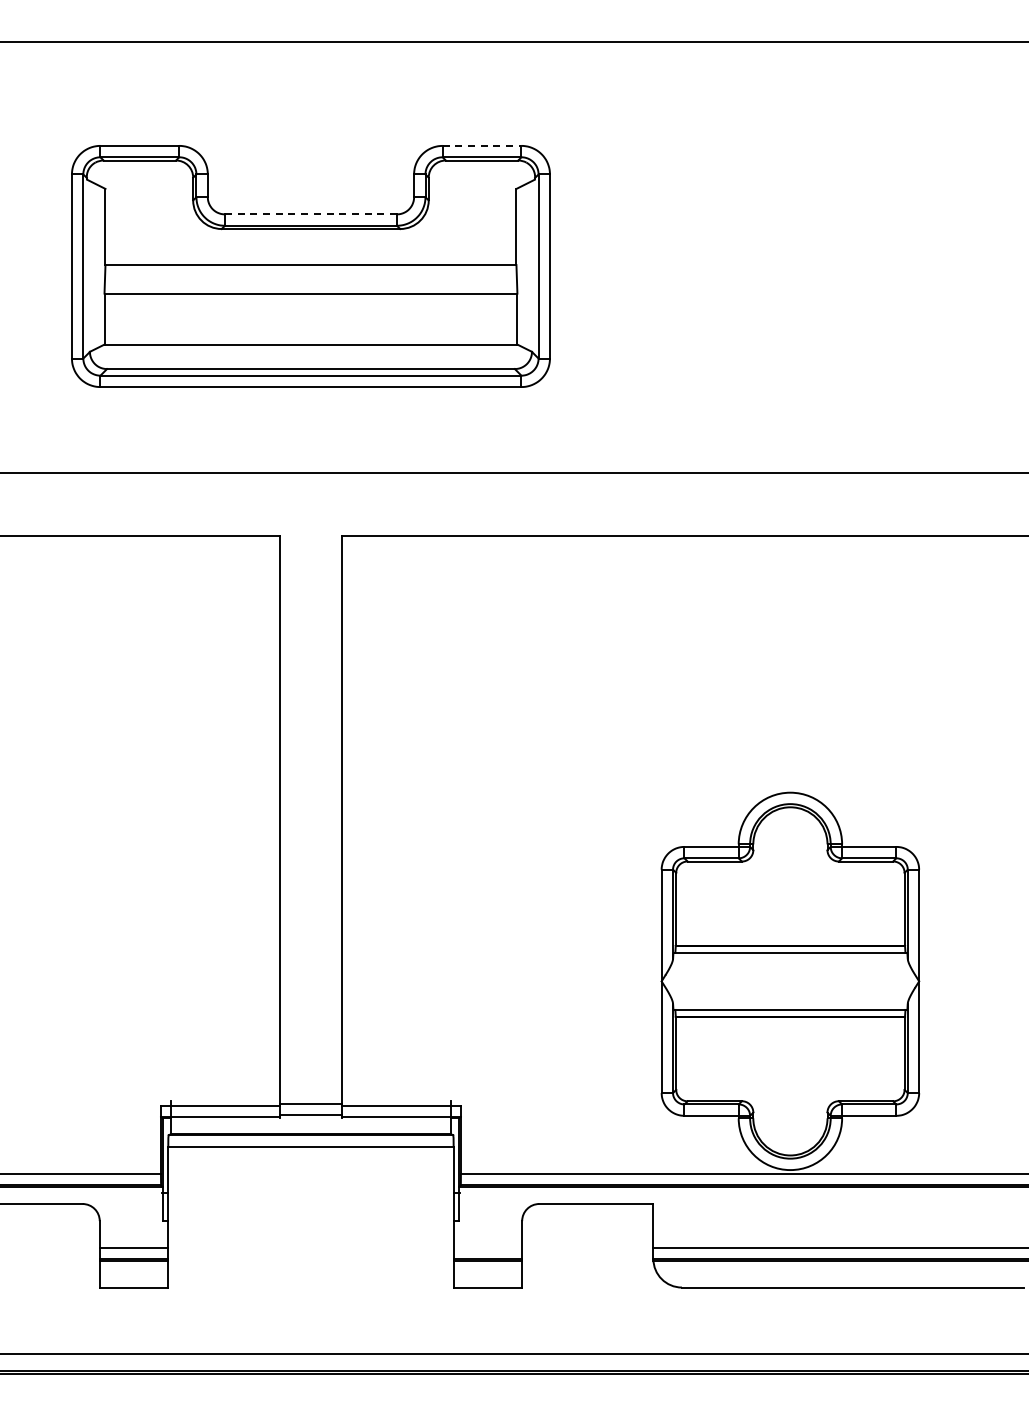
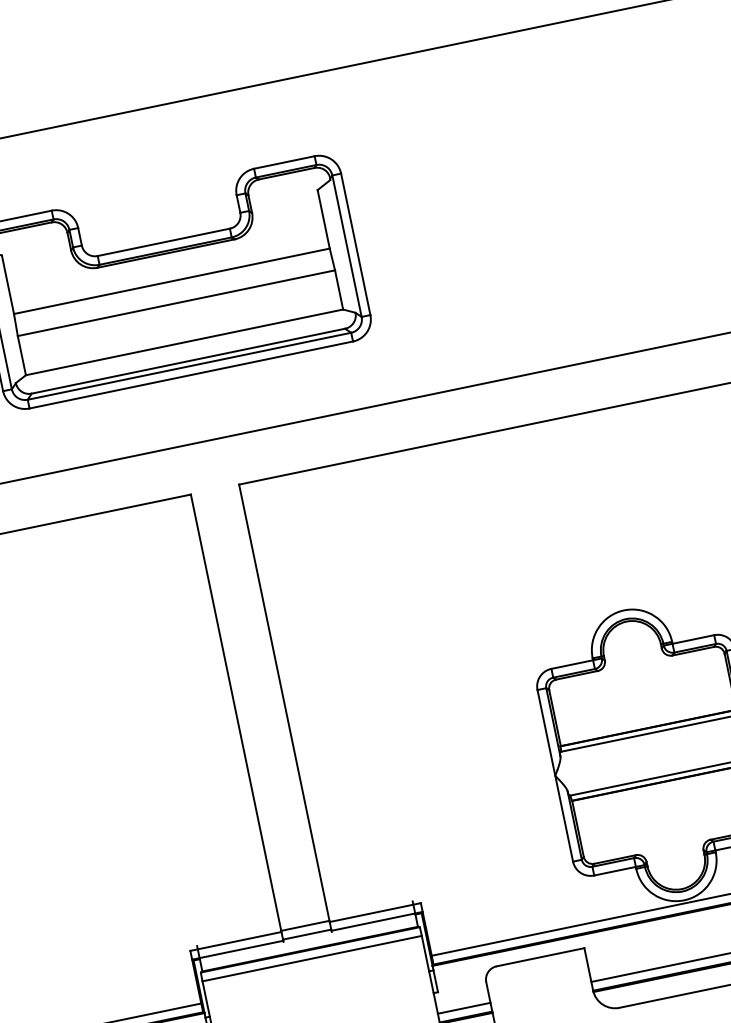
line: (482, 145) -> (284, 162), dashed -> solid
line: (311, 214) -> (164, 242), dashed -> solid
line: (487, 1247) -> (463, 1008), added

